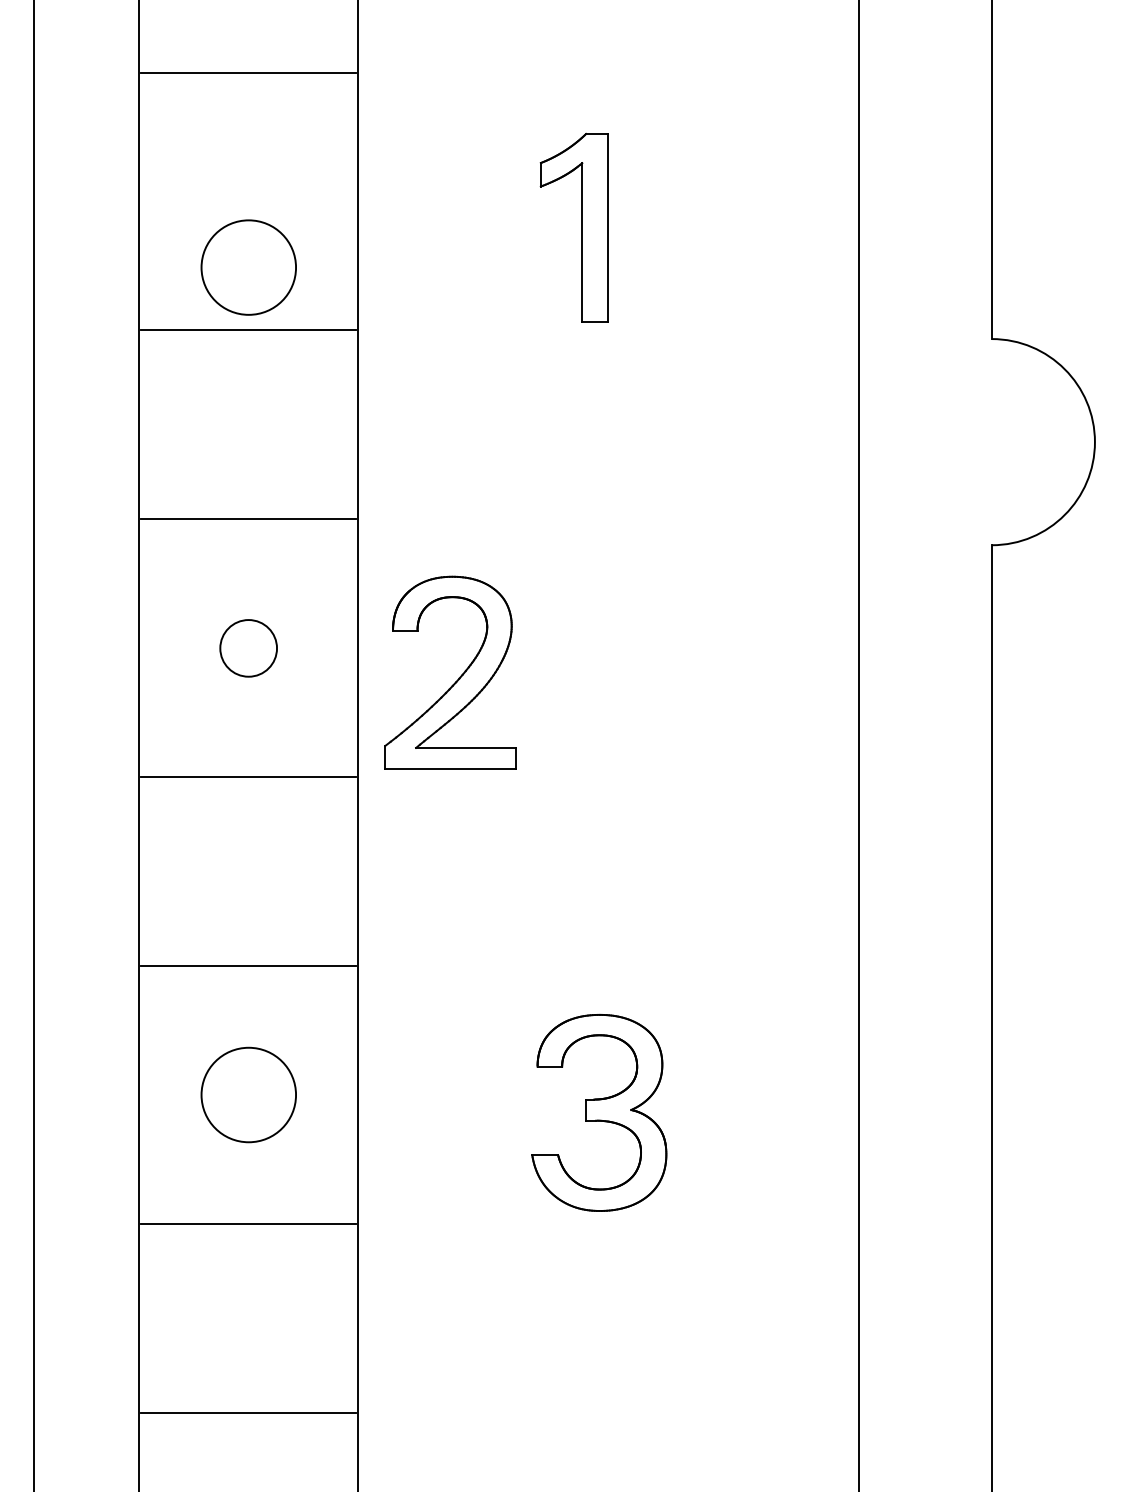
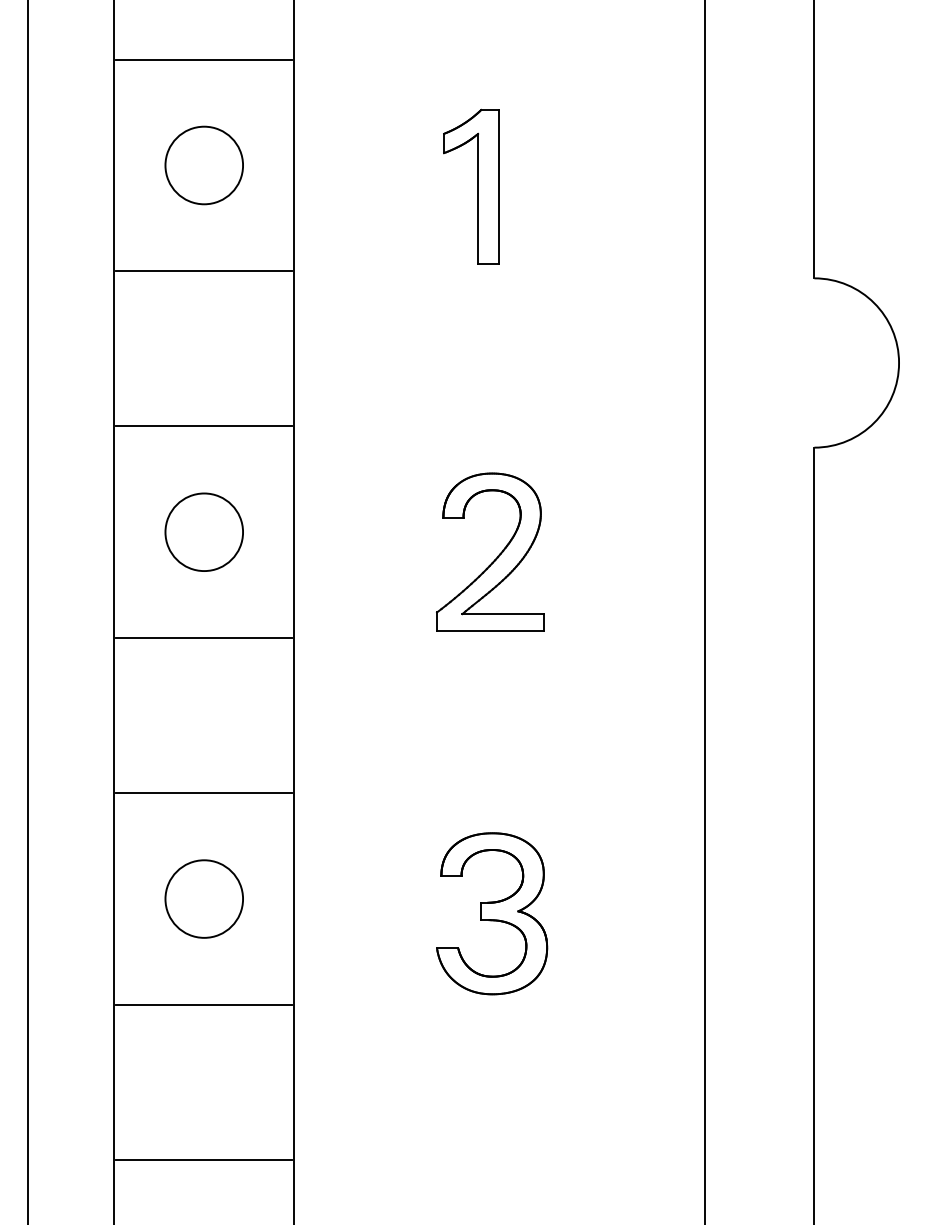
circle: (248, 267) -> (204, 165), moved
circle: (248, 648) -> (204, 532), size x1.67
part: (458, 677) -> (497, 556), moved

